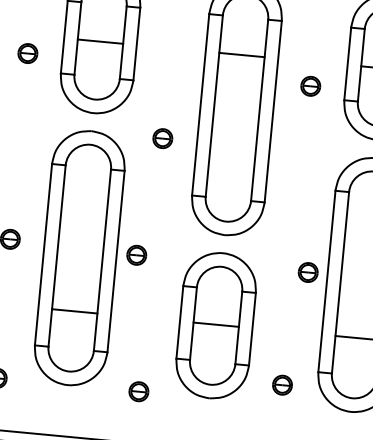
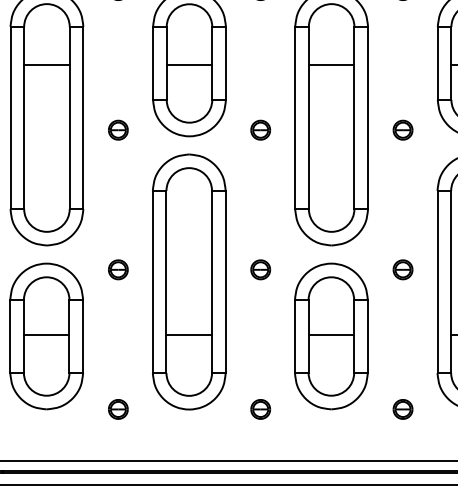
part: (28, 52) -> (118, 129), moved
part: (310, 85) -> (402, 129), moved
part: (162, 137) -> (260, 129), moved
part: (136, 254) -> (260, 269), moved
part: (307, 272) -> (402, 269), moved
part: (281, 385) -> (402, 409), moved

